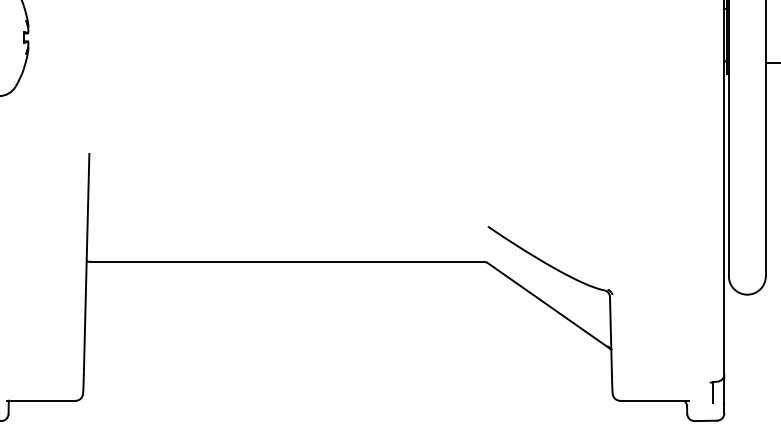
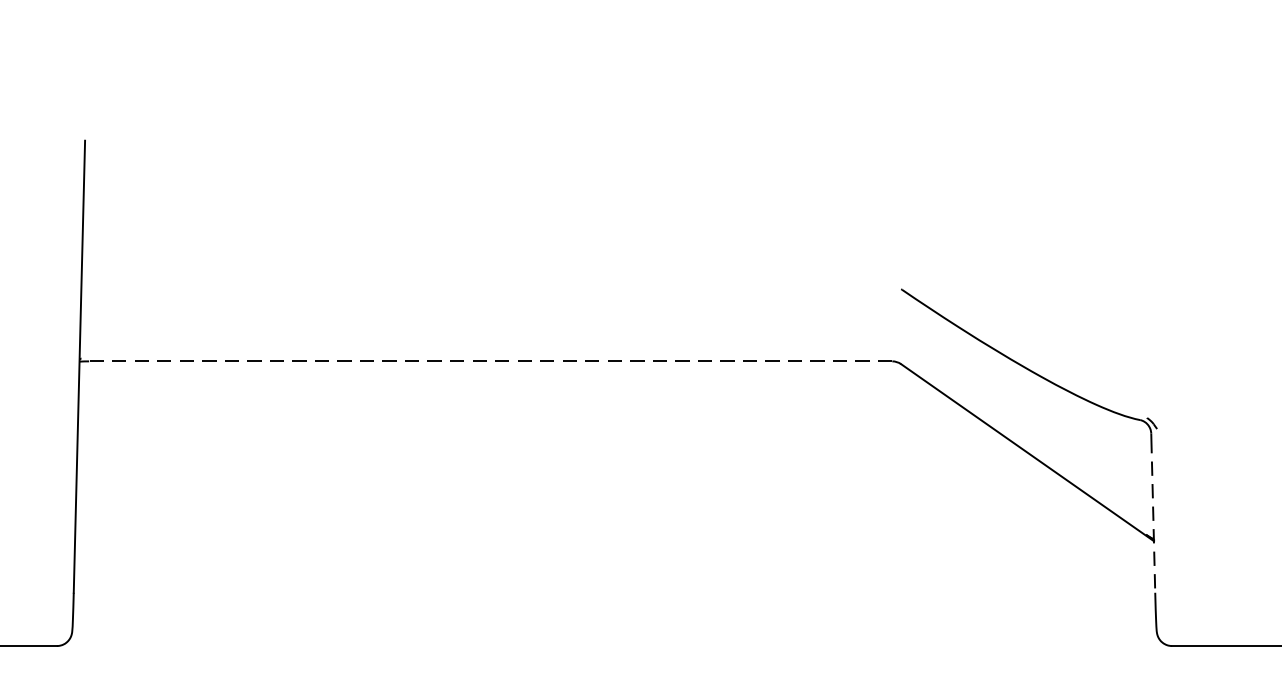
line: (286, 261) -> (488, 360), solid -> dashed
line: (610, 337) -> (1152, 516), solid -> dashed

